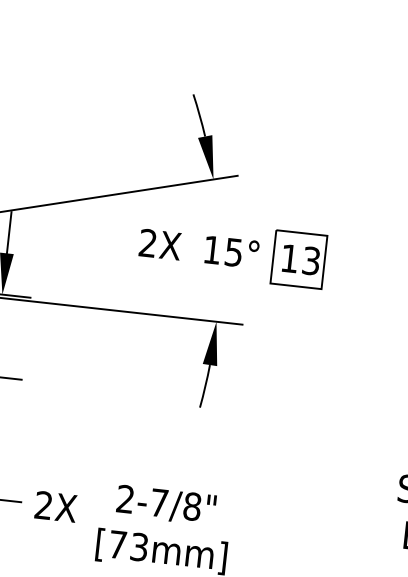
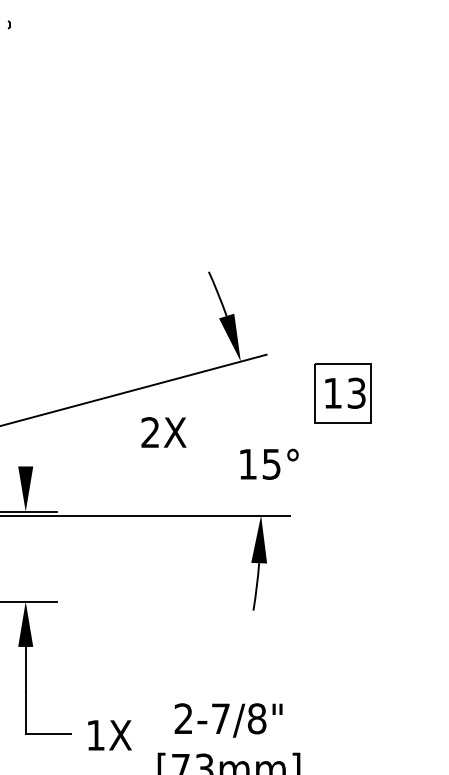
line: (9, 232) -> (25, 443), removed
text: (159, 244) -> (163, 432), moved
text: (232, 251) -> (269, 463), moved
part: (298, 259) -> (342, 393), moved
text: (43, 504) -> (95, 734), 2X -> 1X

